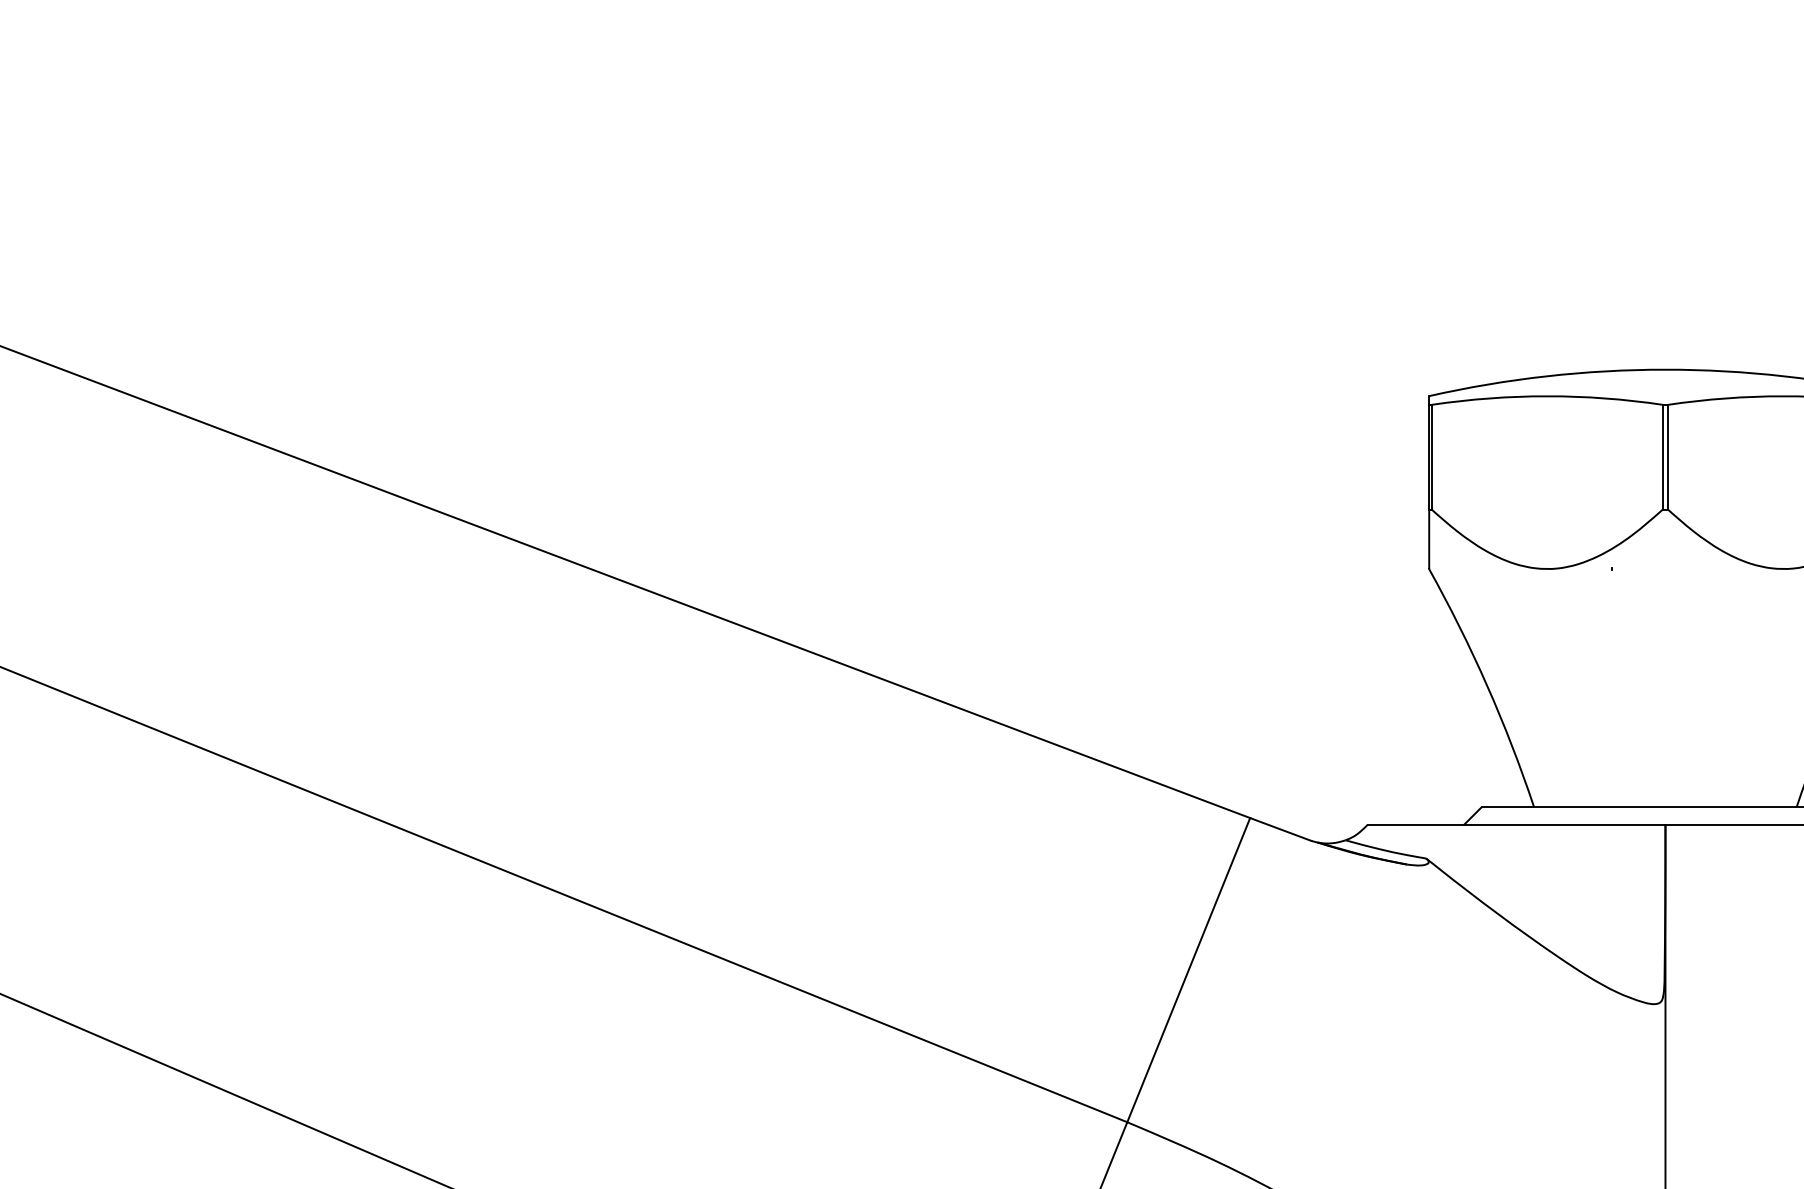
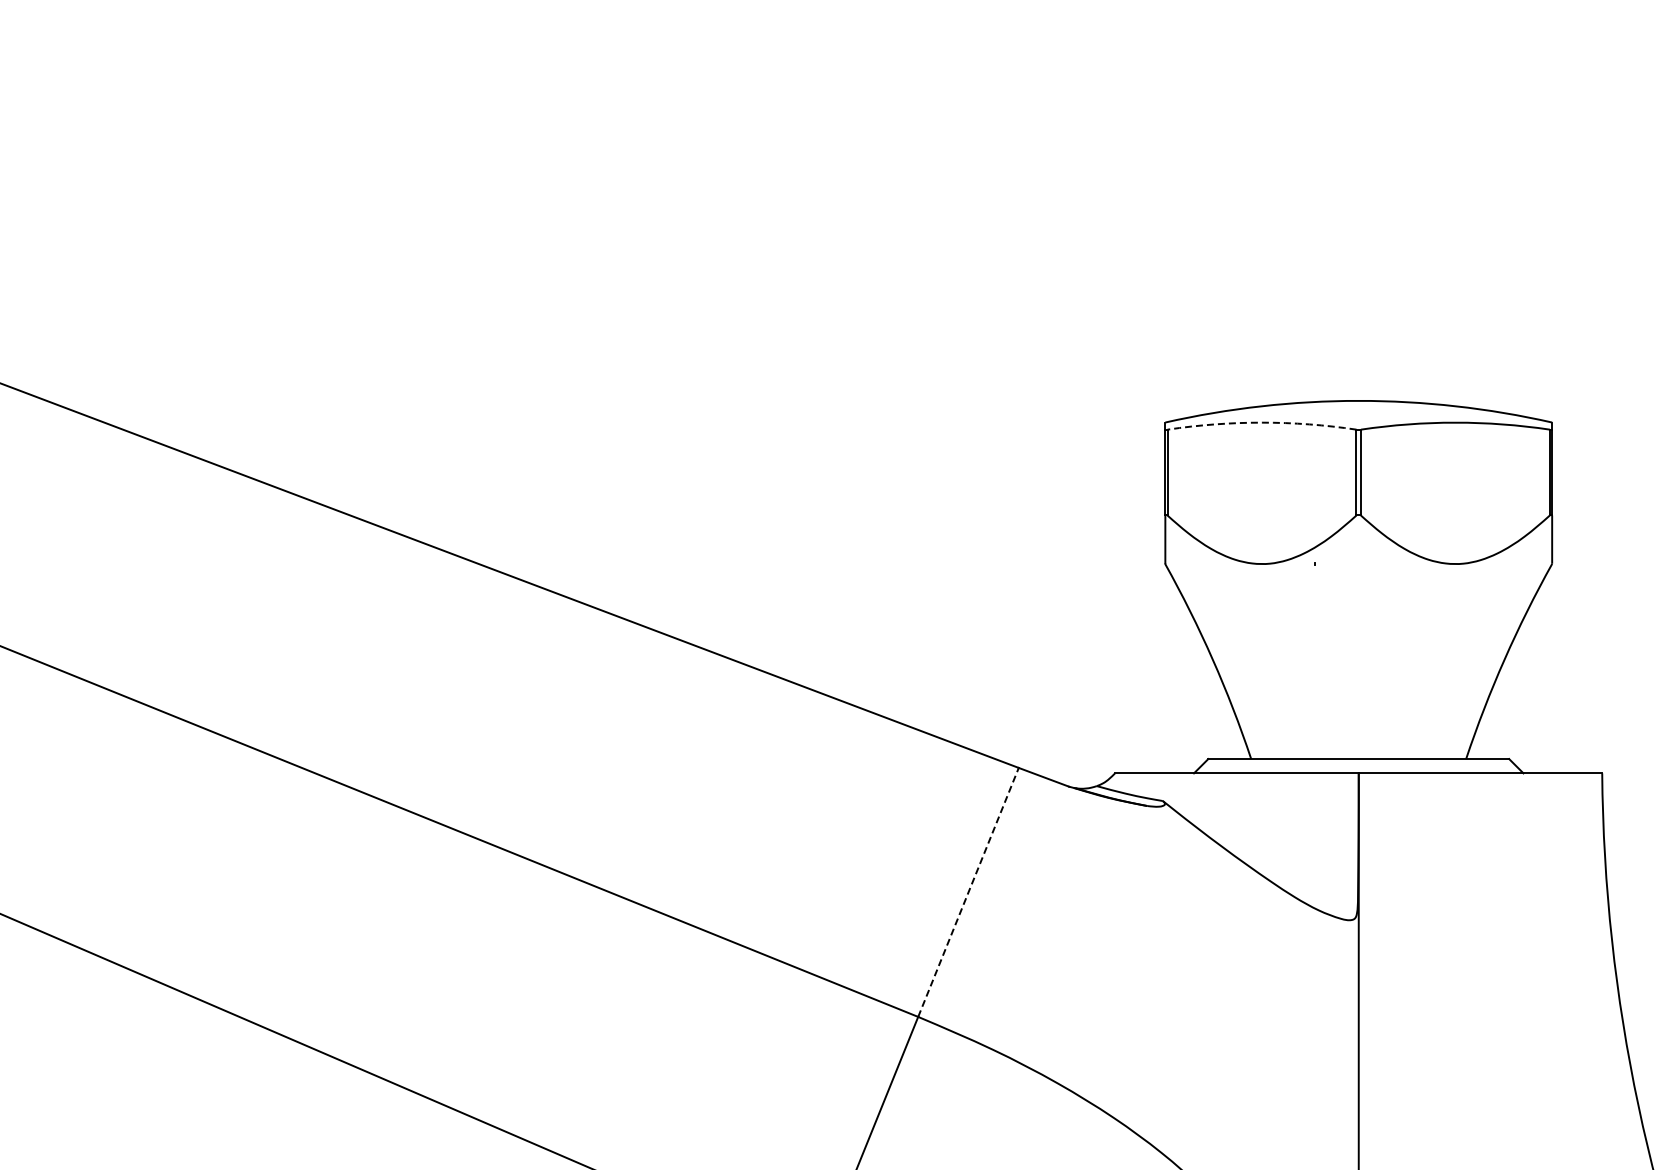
arc: (1547, 396) -> (1262, 422), solid -> dashed
line: (1188, 969) -> (968, 891), solid -> dashed

